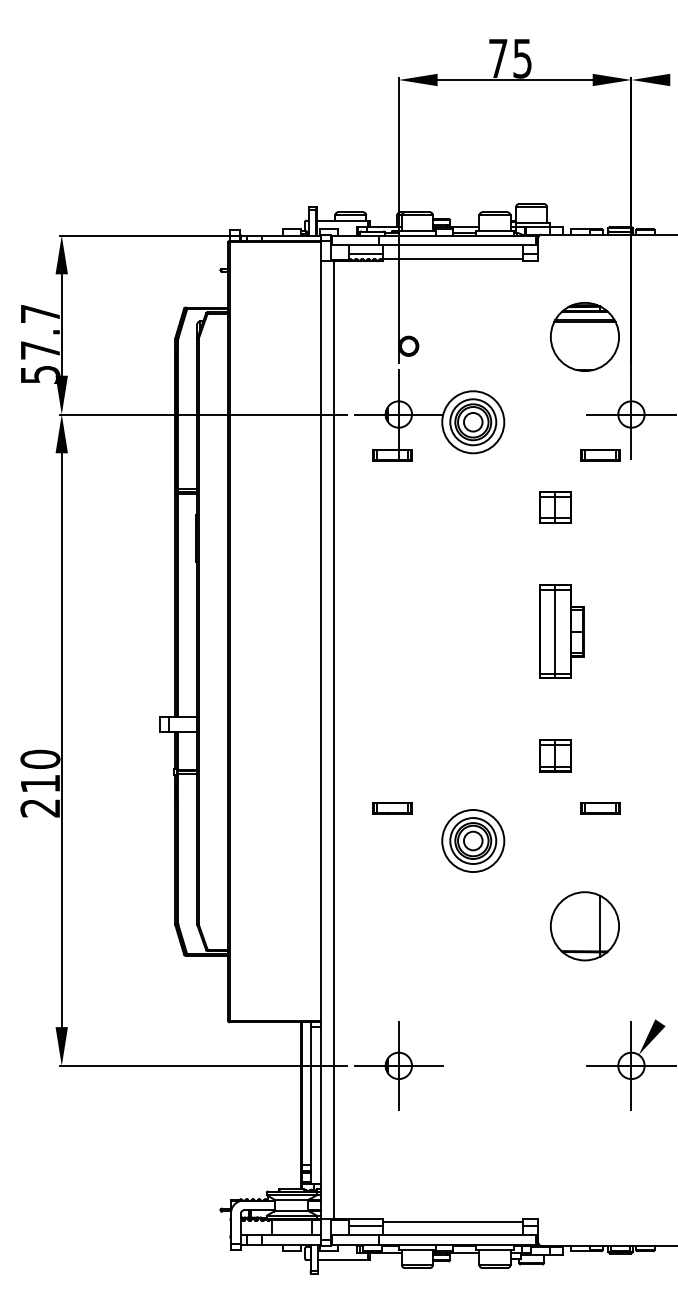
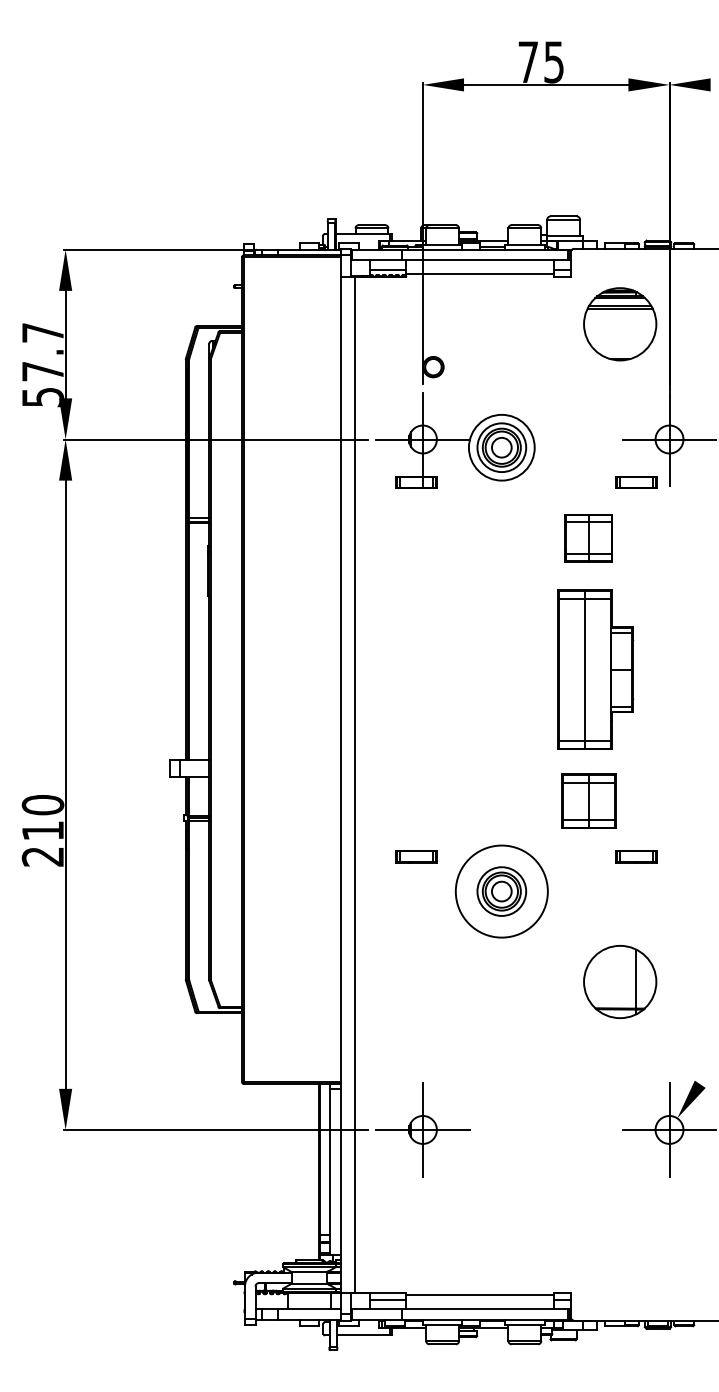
part: (585, 337) -> (620, 324), moved
part: (555, 506) -> (588, 537), size x1.4
part: (561, 631) -> (595, 669), size x1.6
part: (555, 755) -> (588, 800), size x1.6
circle: (472, 840) -> (501, 891), size x1.4

